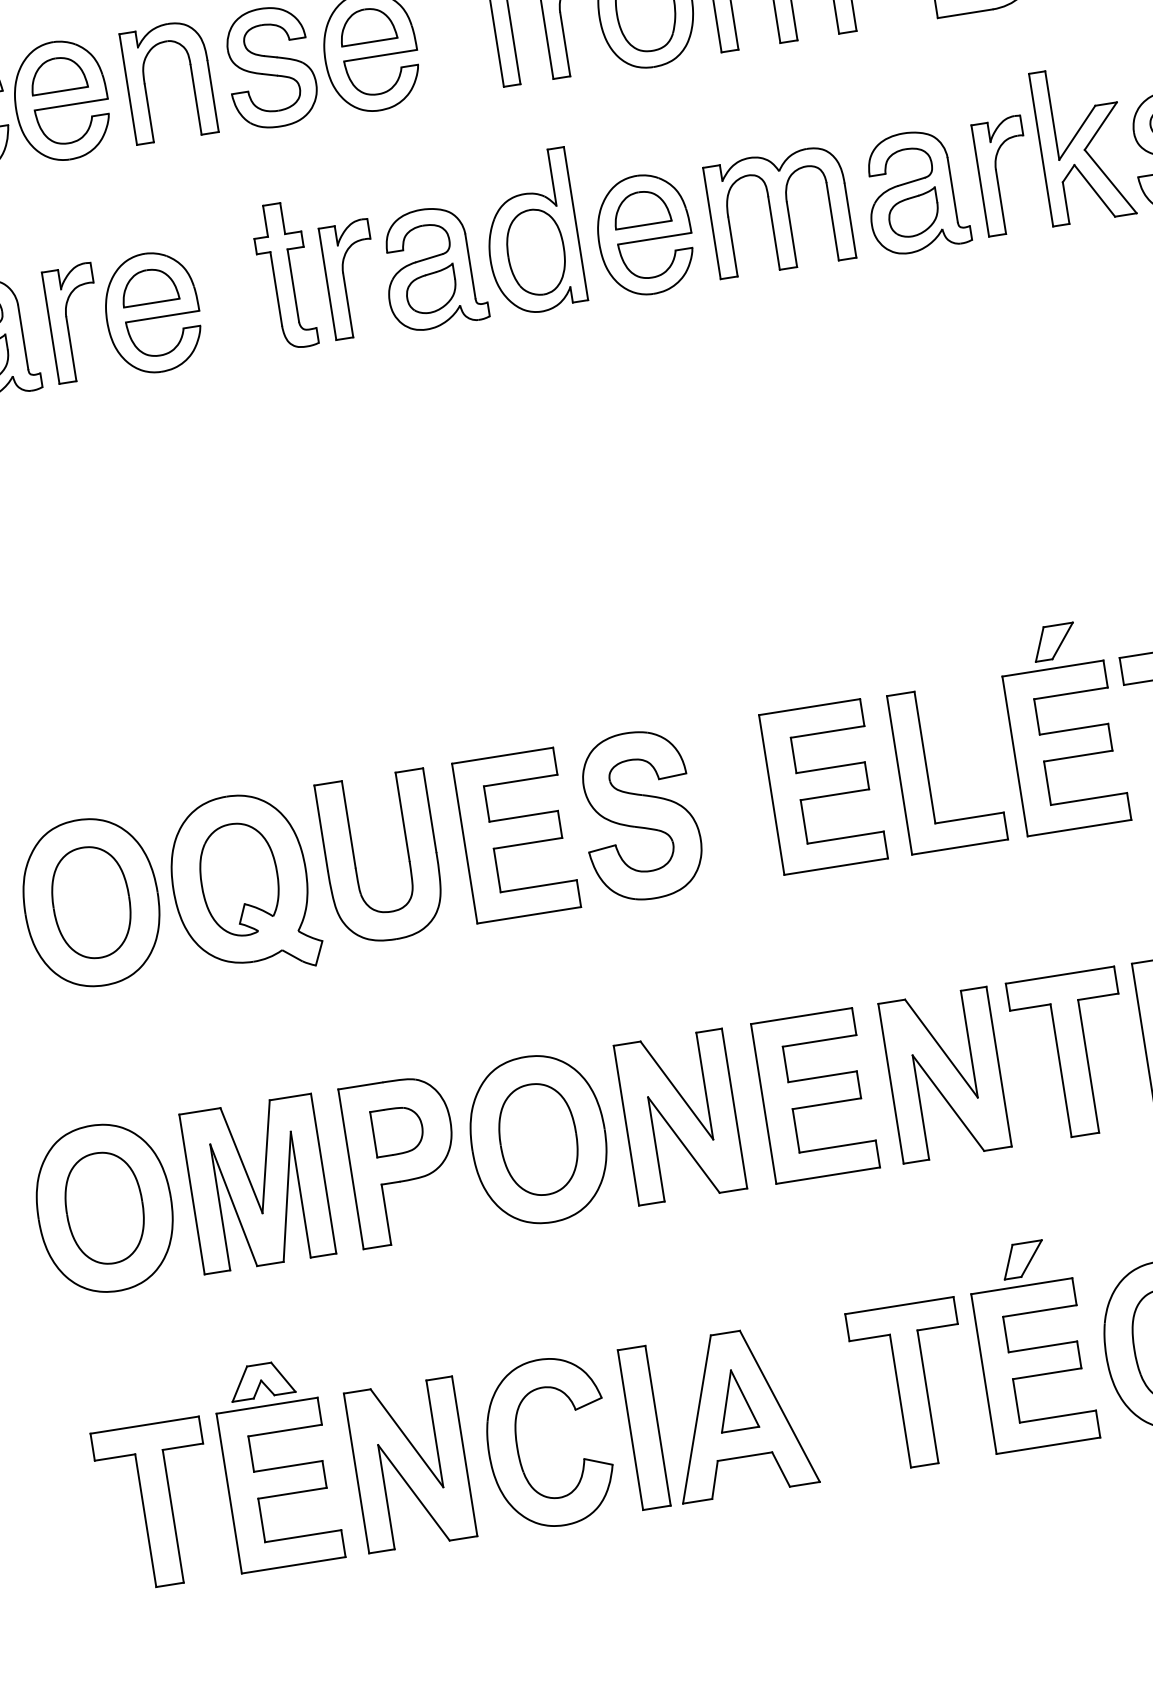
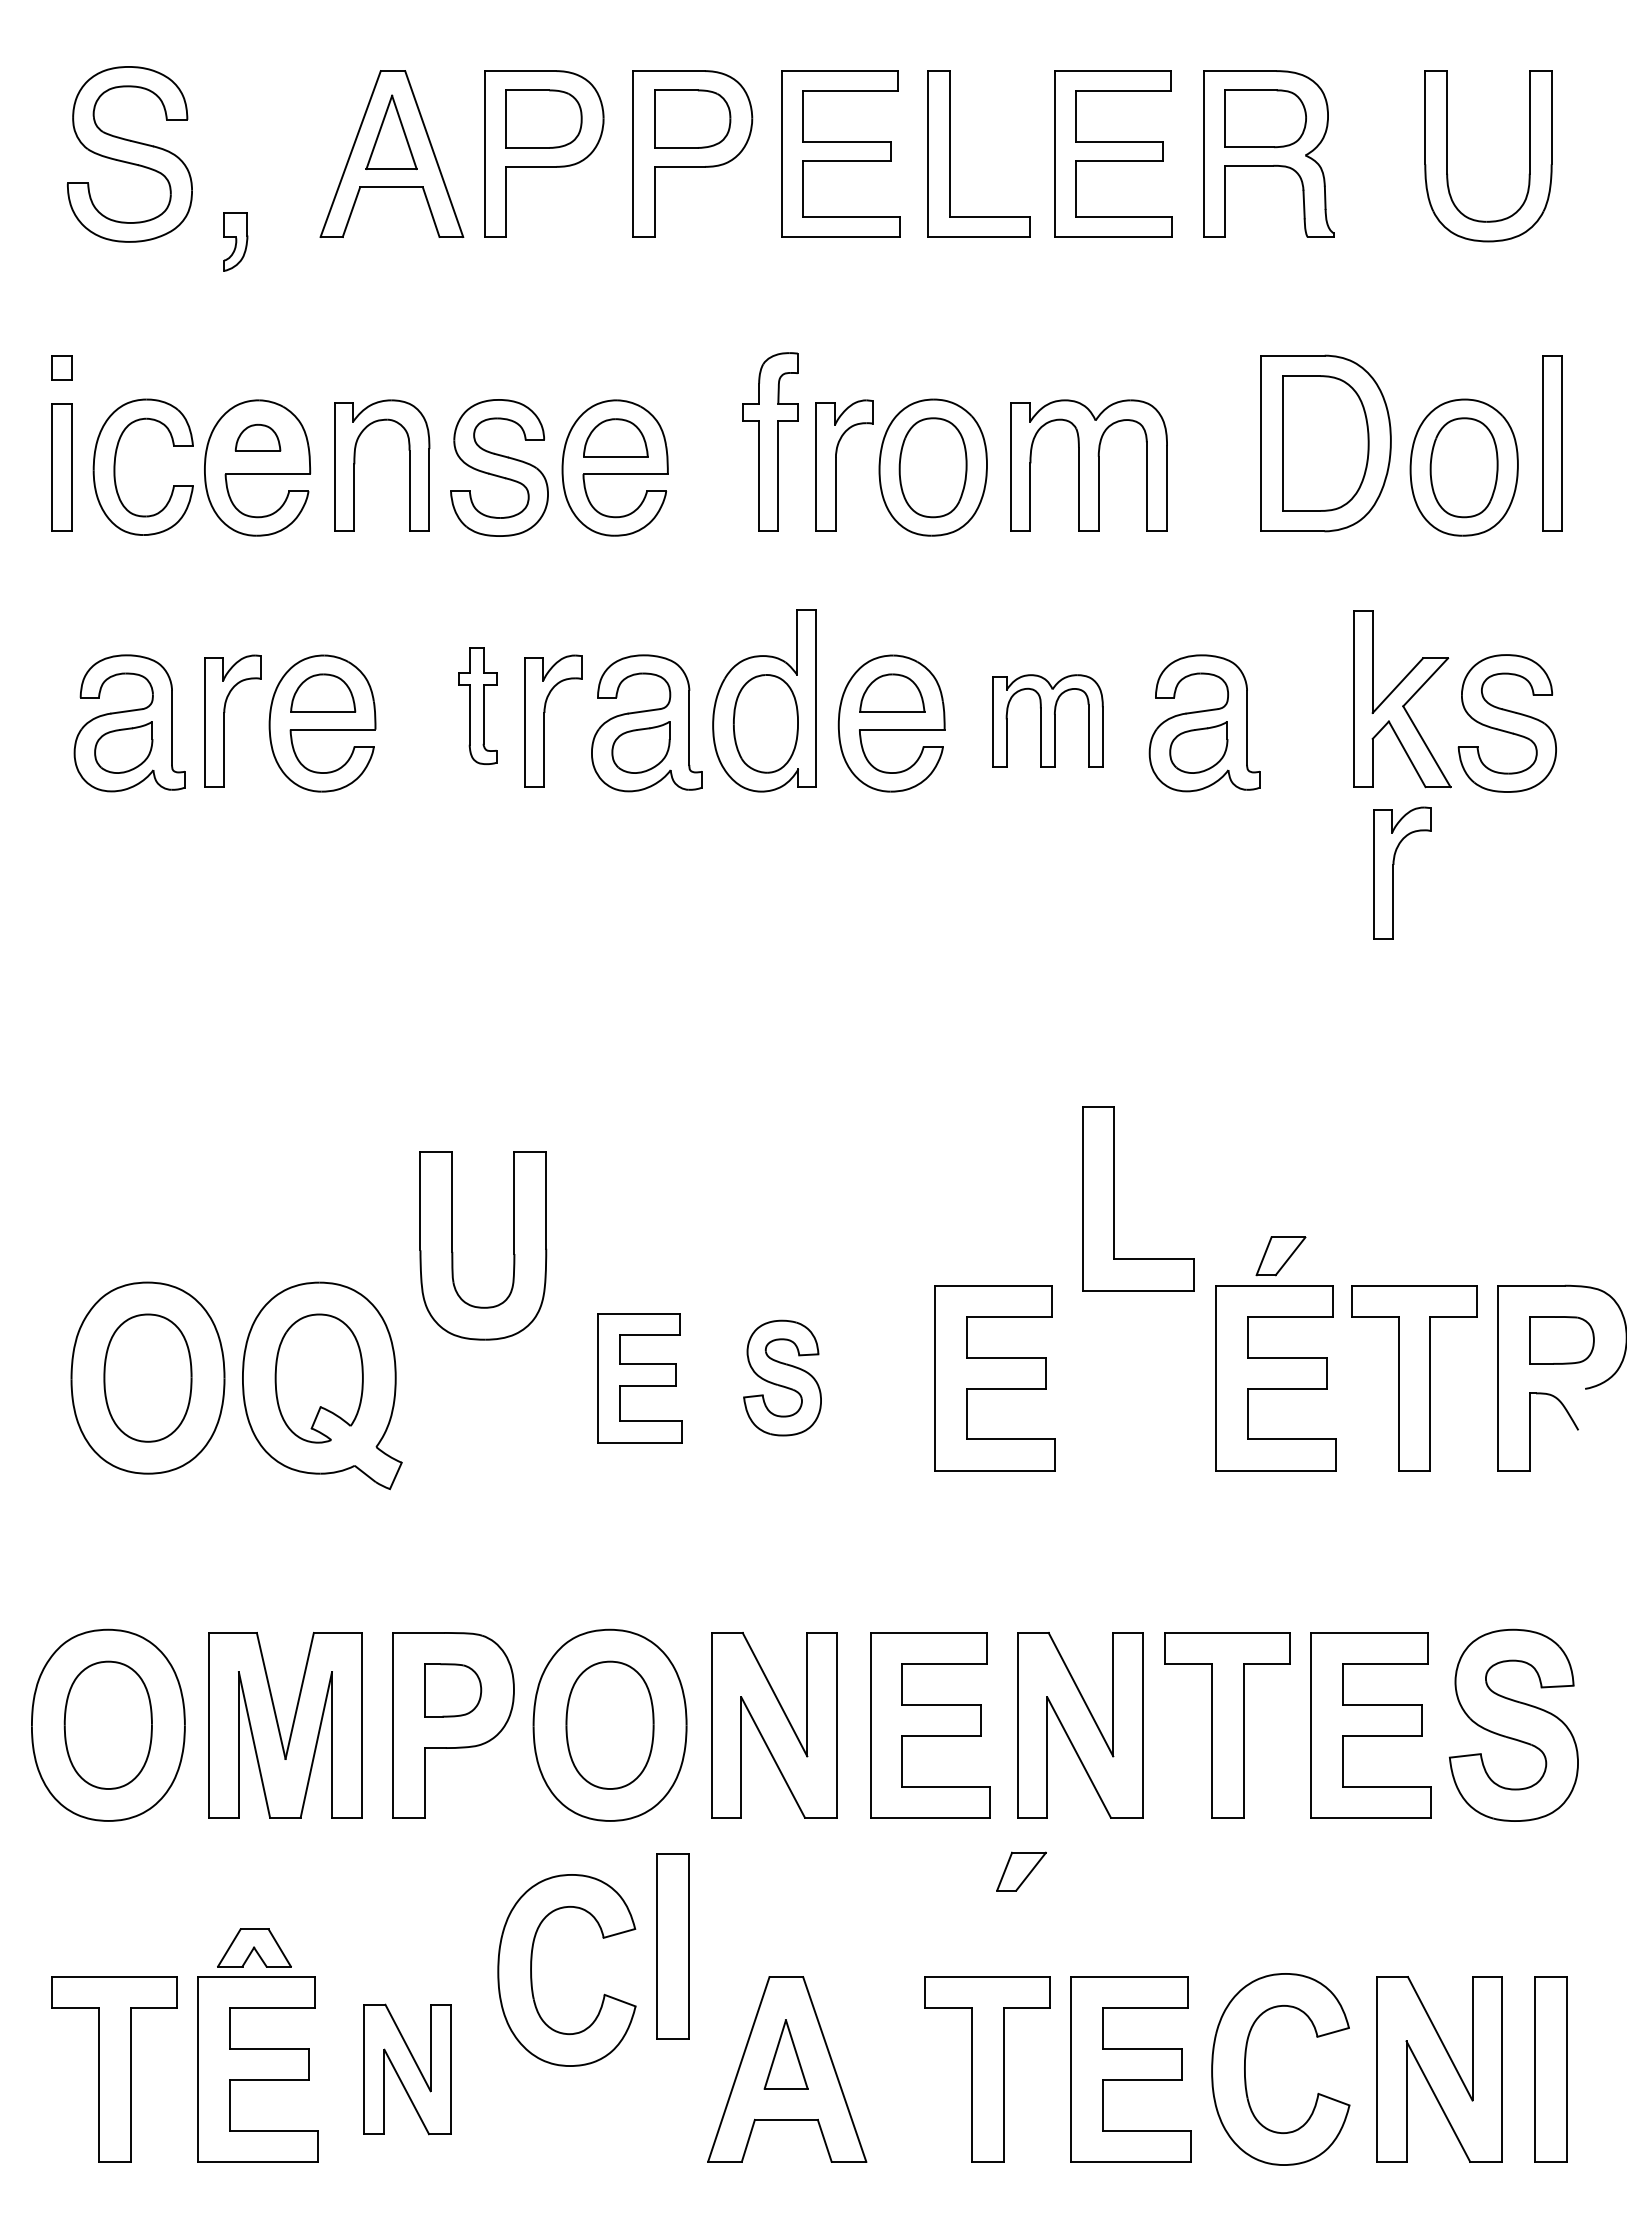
part: (57, 74) -> (257, 437), size x0.7
part: (997, 176) -> (1393, 872), moved
part: (779, 210) -> (1047, 720), size x0.7
part: (284, 276) -> (477, 705), size x0.7
part: (927, 770) -> (1114, 1198), moved
part: (639, 815) -> (782, 1377), size x0.6
part: (516, 835) -> (639, 1378), size x0.7
part: (407, 853) -> (513, 1245), moved
part: (1023, 1259) -> (1021, 1871), moved
part: (643, 1427) -> (672, 1946), moved
part: (519, 1453) -> (532, 1976), moved
part: (410, 1464) -> (407, 2069), size x0.7

